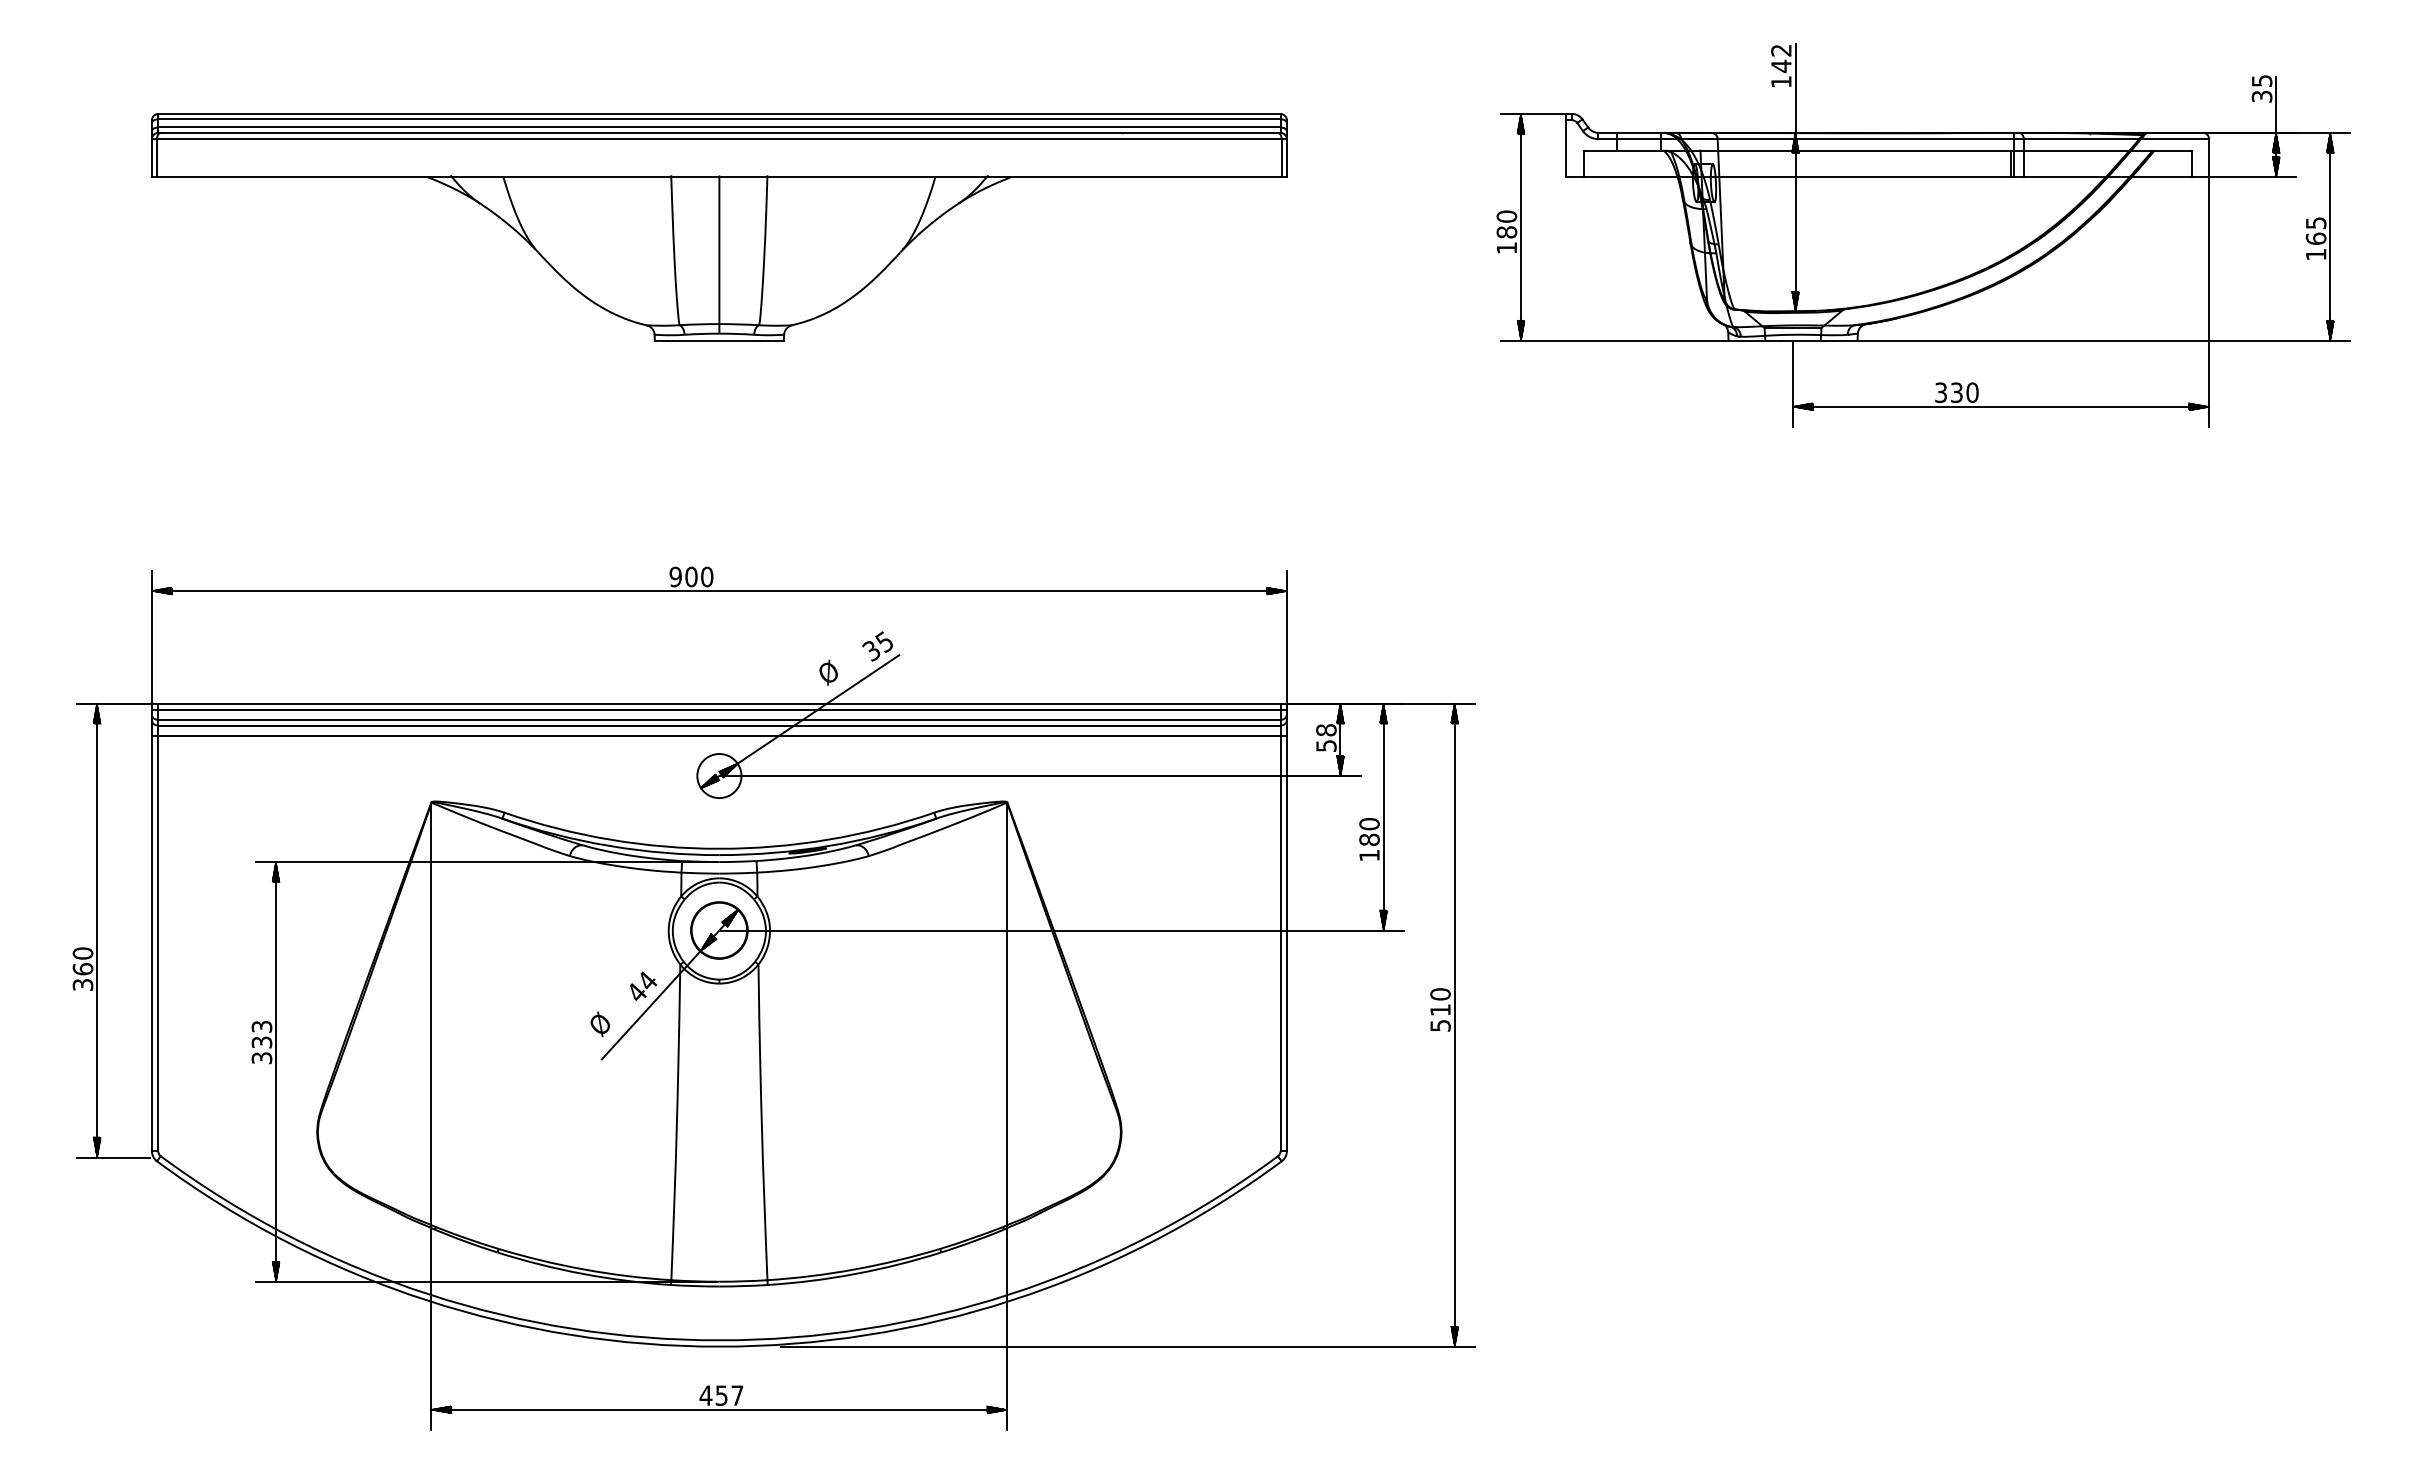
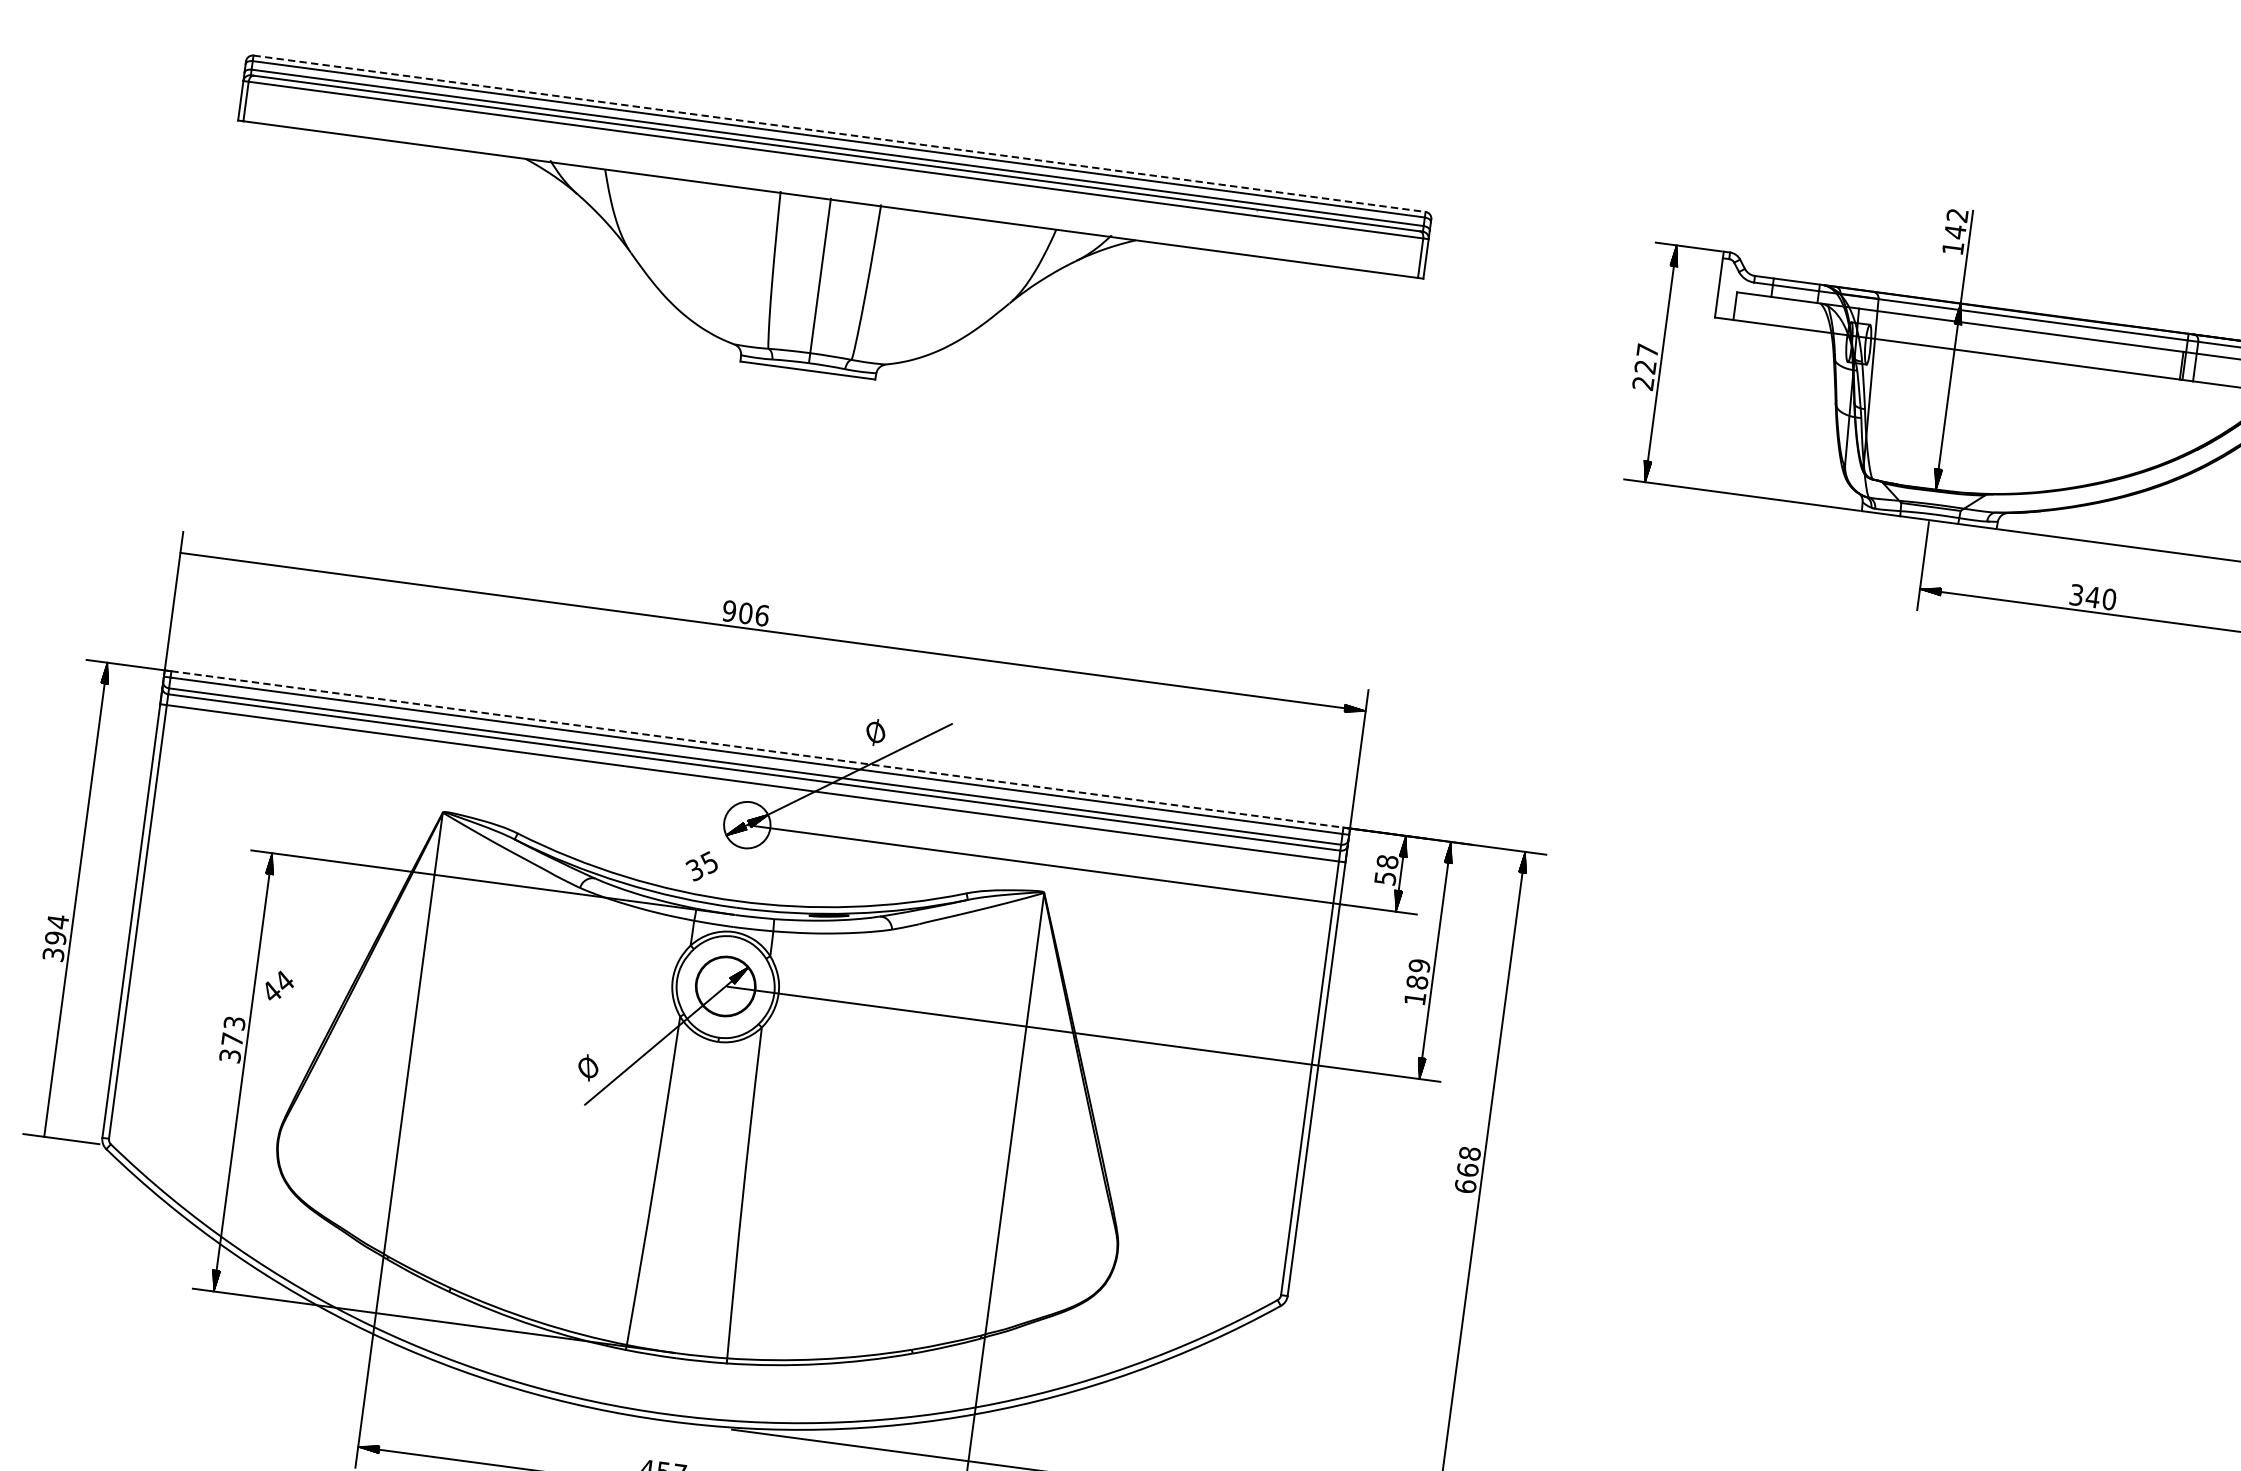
line: (719, 114) -> (839, 134), solid -> dashed
text: (1506, 232) -> (1645, 367), 180 -> 227
text: (1956, 392) -> (2092, 596), 330 -> 340
text: (707, 576) -> (762, 615), 900 -> 906
hatch: (161, 590) -> (190, 553), removed
text: (877, 646) -> (701, 866), moved
line: (719, 703) -> (757, 749), solid -> dashed
text: (1369, 824) -> (1419, 966), 180 -> 189
hatch: (708, 941) -> (712, 996), removed
text: (82, 961) -> (56, 930), 360 -> 394
text: (643, 985) -> (279, 985), moved
text: (1440, 1009) -> (1467, 1169), 510 -> 668
text: (261, 1042) -> (231, 1039), 333 -> 373
hatch: (96, 1147) -> (45, 1126), removed

